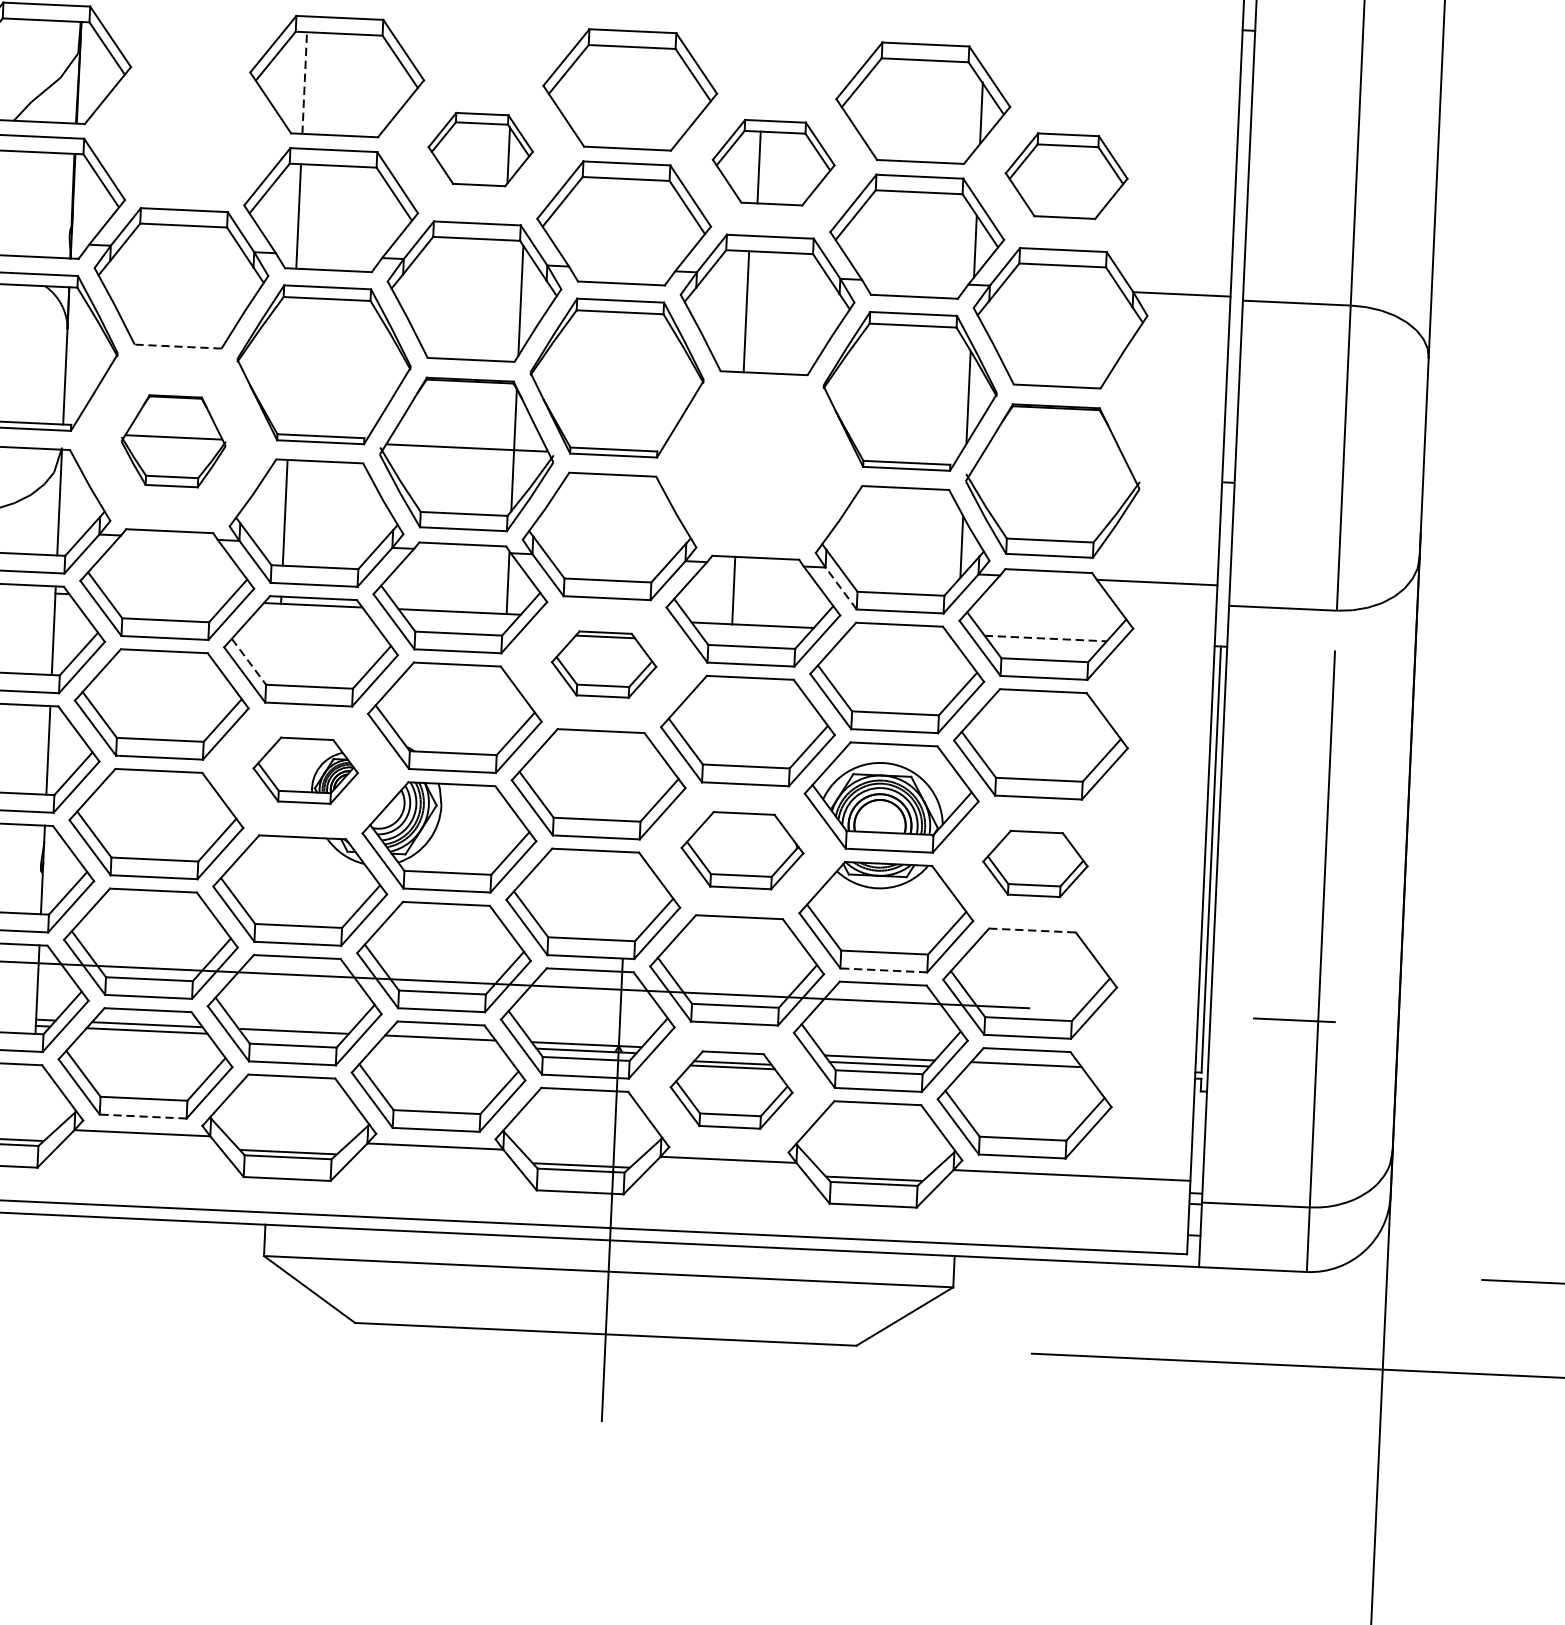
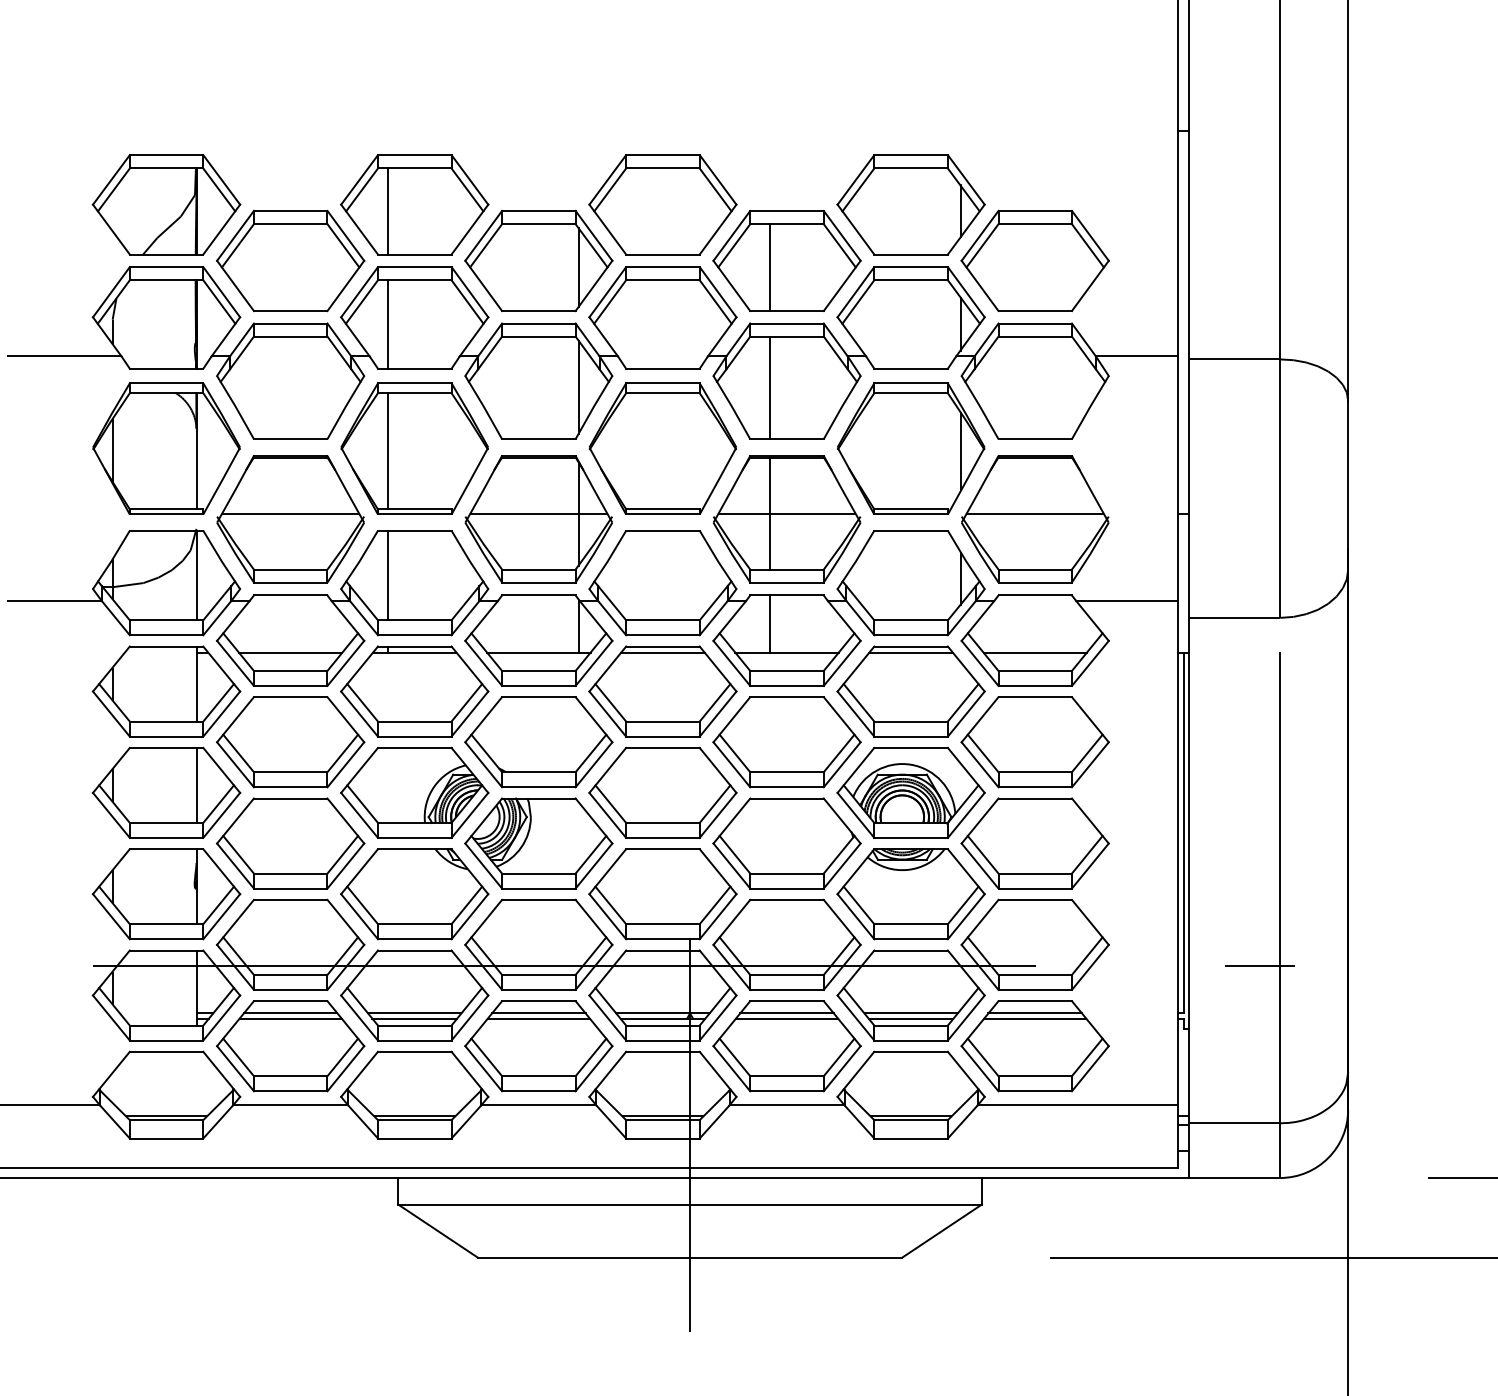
line: (304, 83) -> (387, 211), dashed -> solid
part: (187, 135) -> (290, 260), added
part: (480, 148) -> (538, 260), size x1.67
part: (773, 162) -> (786, 260), size x1.43
part: (1065, 175) -> (1034, 260), size x1.43
line: (177, 347) -> (290, 439), dashed -> solid
line: (291, 366) -> (387, 451), added
part: (173, 441) -> (290, 519), size x1.67
part: (760, 468) -> (787, 519), added
line: (1052, 474) -> (1034, 513), added
line: (841, 587) -> (860, 617), dashed -> solid
line: (166, 598) -> (290, 652), added
line: (898, 631) -> (910, 652), added
line: (1046, 638) -> (1035, 652), dashed -> solid
line: (248, 662) -> (362, 703), dashed -> solid
part: (603, 664) -> (662, 691), size x1.67
part: (305, 770) -> (414, 792), size x1.67
part: (741, 850) -> (786, 843), size x1.43
part: (1034, 863) -> (1034, 843), size x1.67
line: (1032, 930) -> (1035, 899), dashed -> solid
line: (884, 970) -> (911, 939), dashed -> solid
line: (293, 1037) -> (414, 1018), added
line: (439, 1043) -> (538, 1018), added
line: (1026, 1070) -> (1035, 1018), added
part: (730, 1090) -> (786, 1046), size x1.43
line: (142, 1116) -> (290, 1091), dashed -> solid

